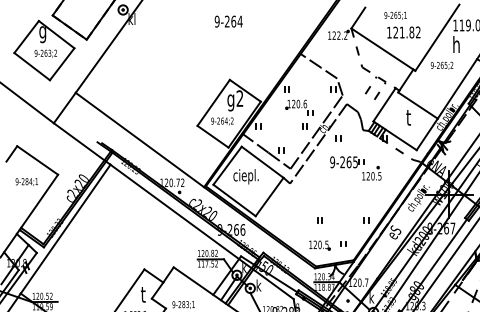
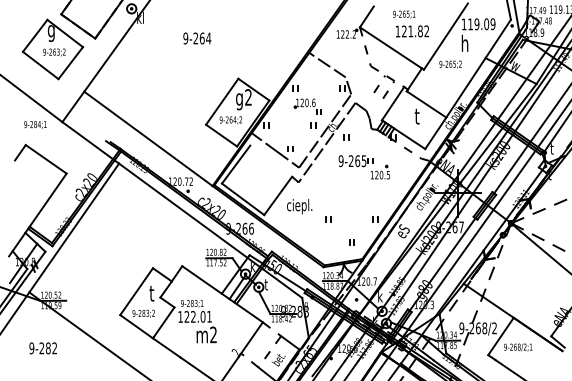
text: (228, 21) -> (197, 38), moved
line: (262, 161) -> (271, 160), removed
text: (245, 176) -> (299, 206), moved
text: (26, 181) -> (35, 124), moved
part: (319, 245) -> (328, 244), removed
text: (257, 285) -> (266, 284), k -> t

